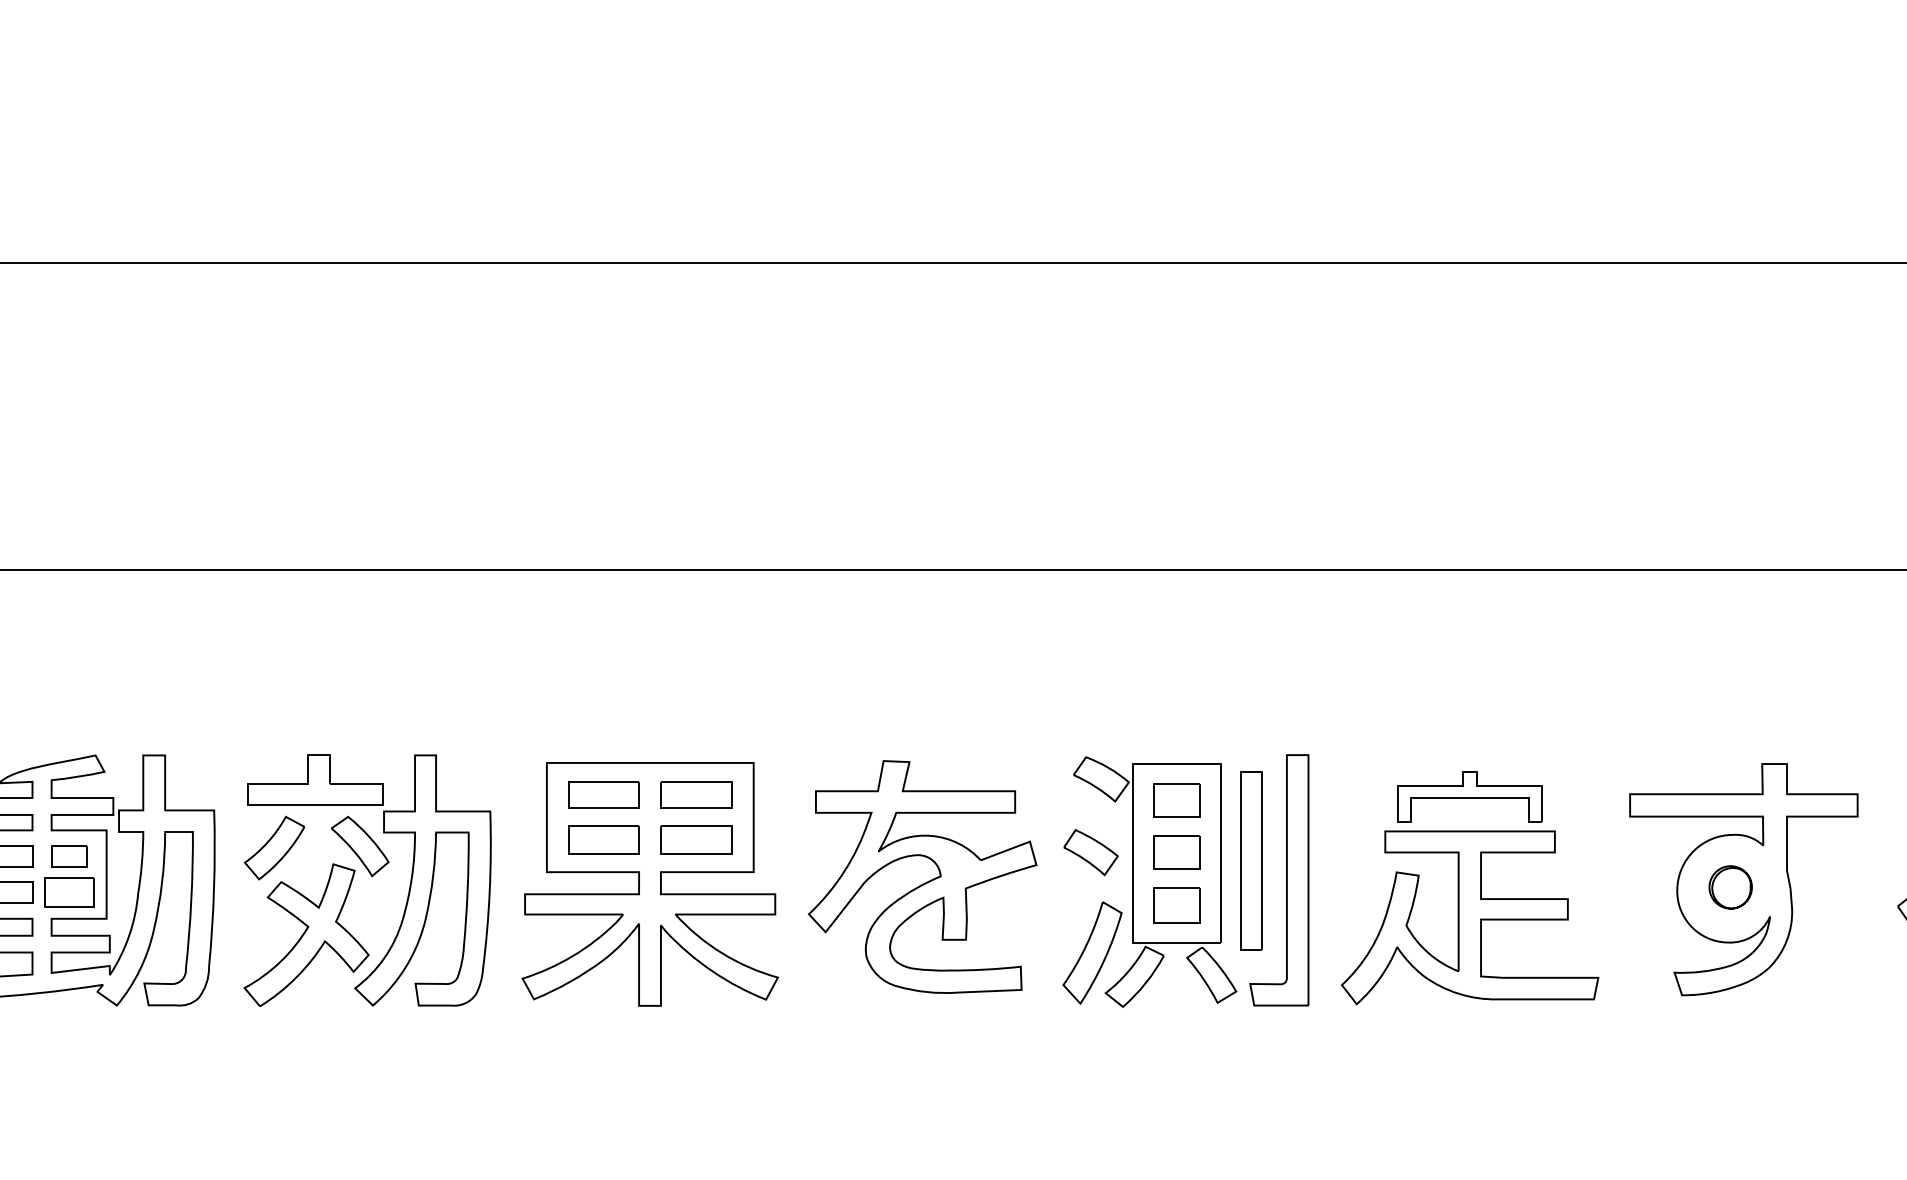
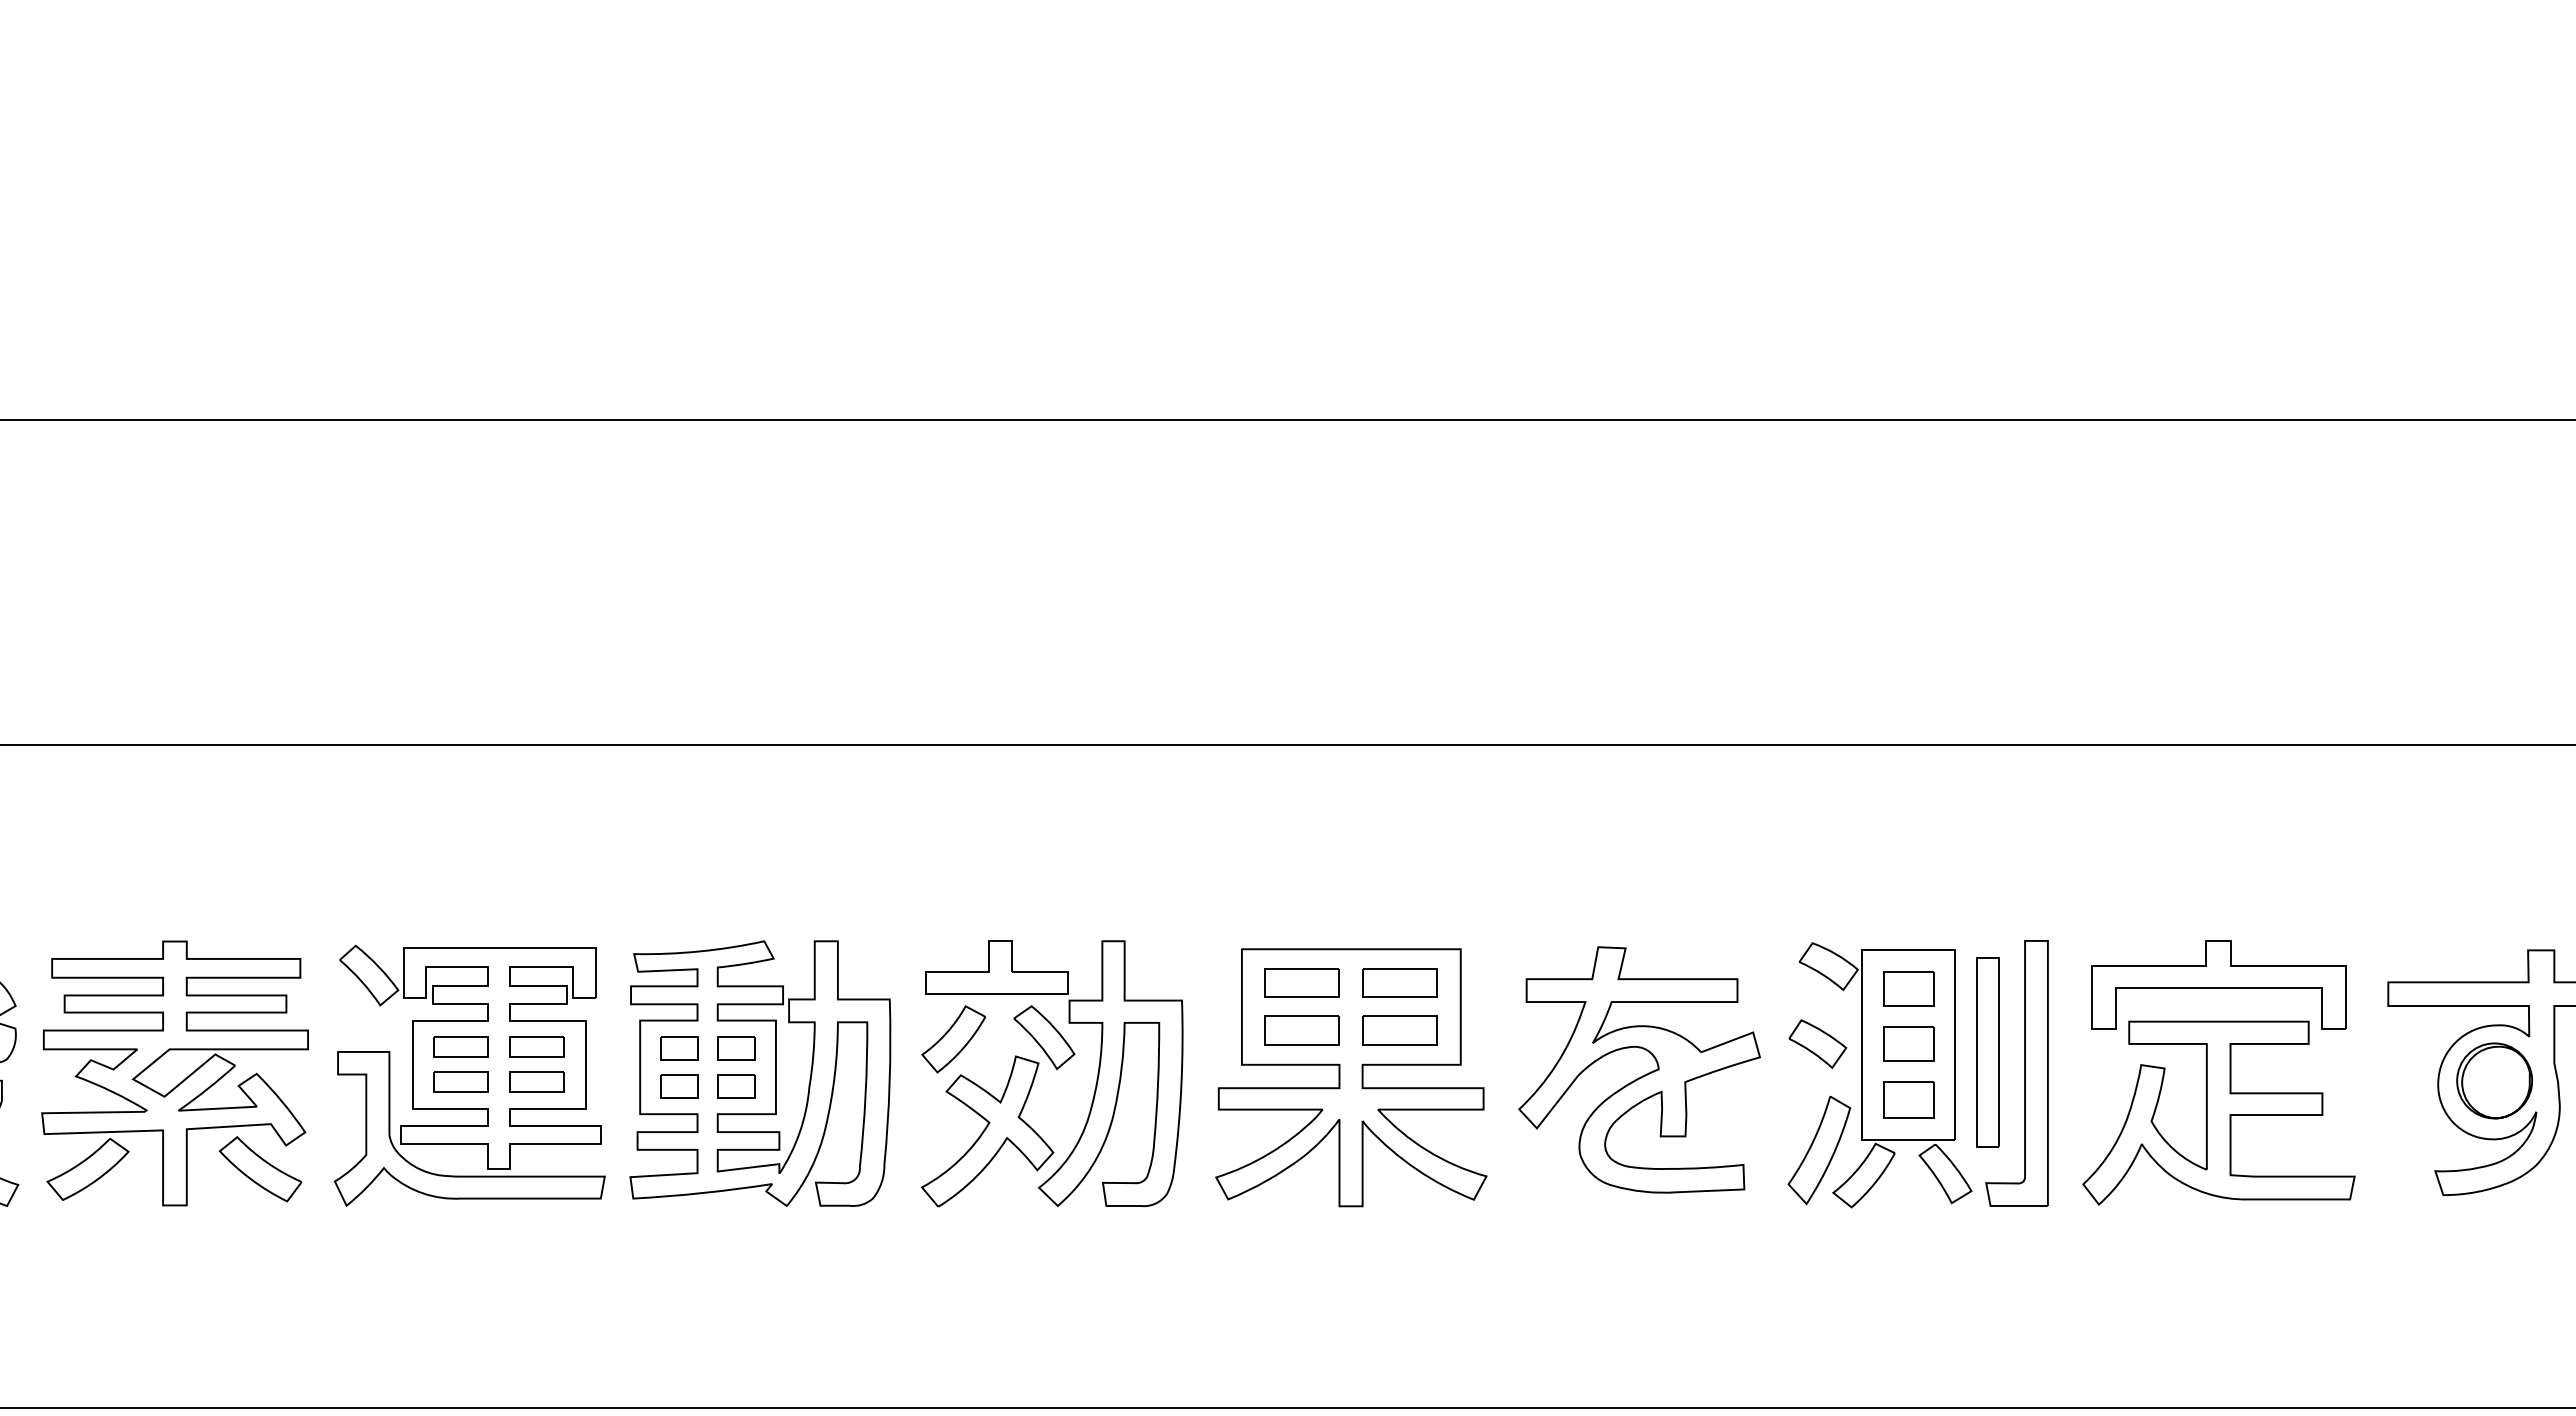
part: (1469, 796) -> (2218, 984), size x1.67
part: (1730, 886) -> (2494, 1080), size x1.67
part: (69, 892) -> (736, 1086), size x0.71

